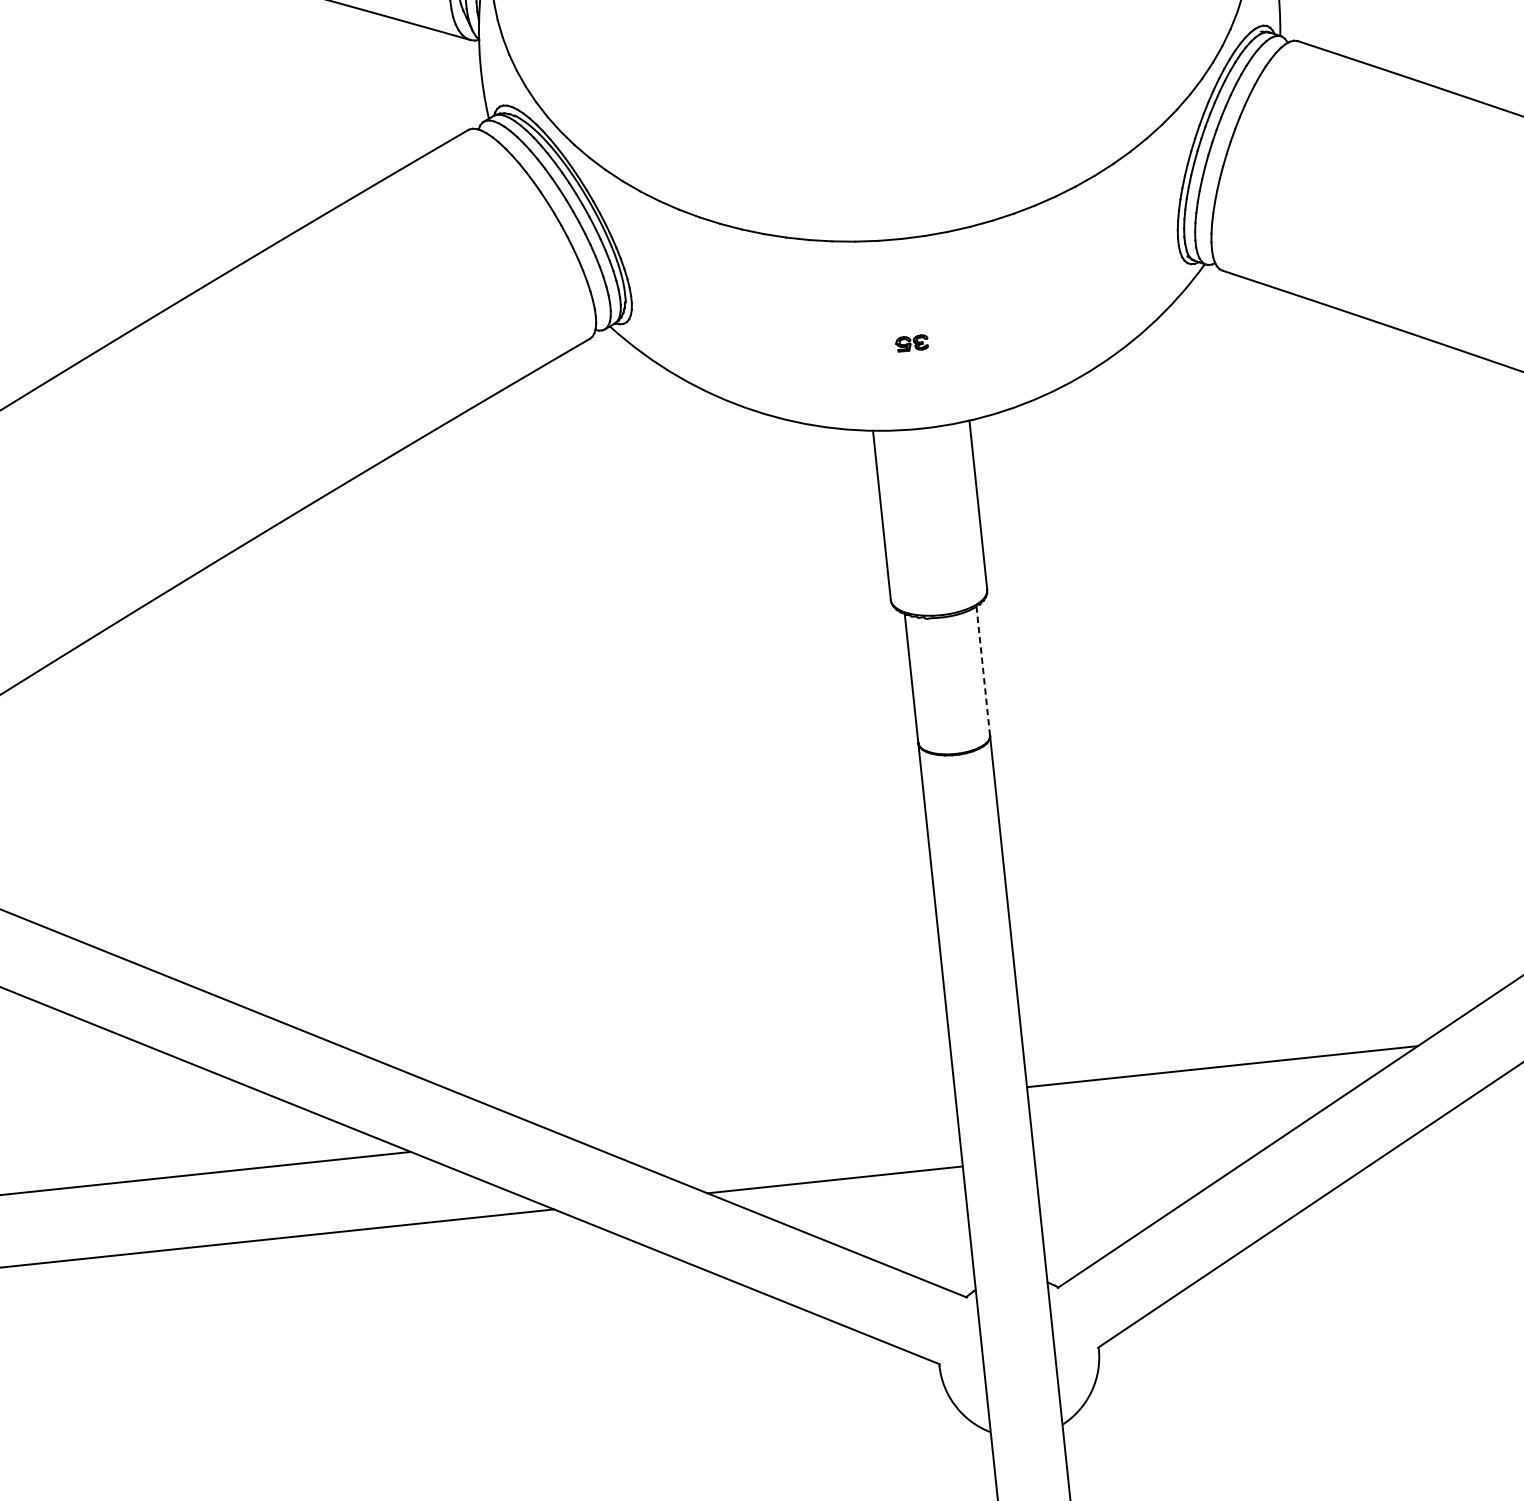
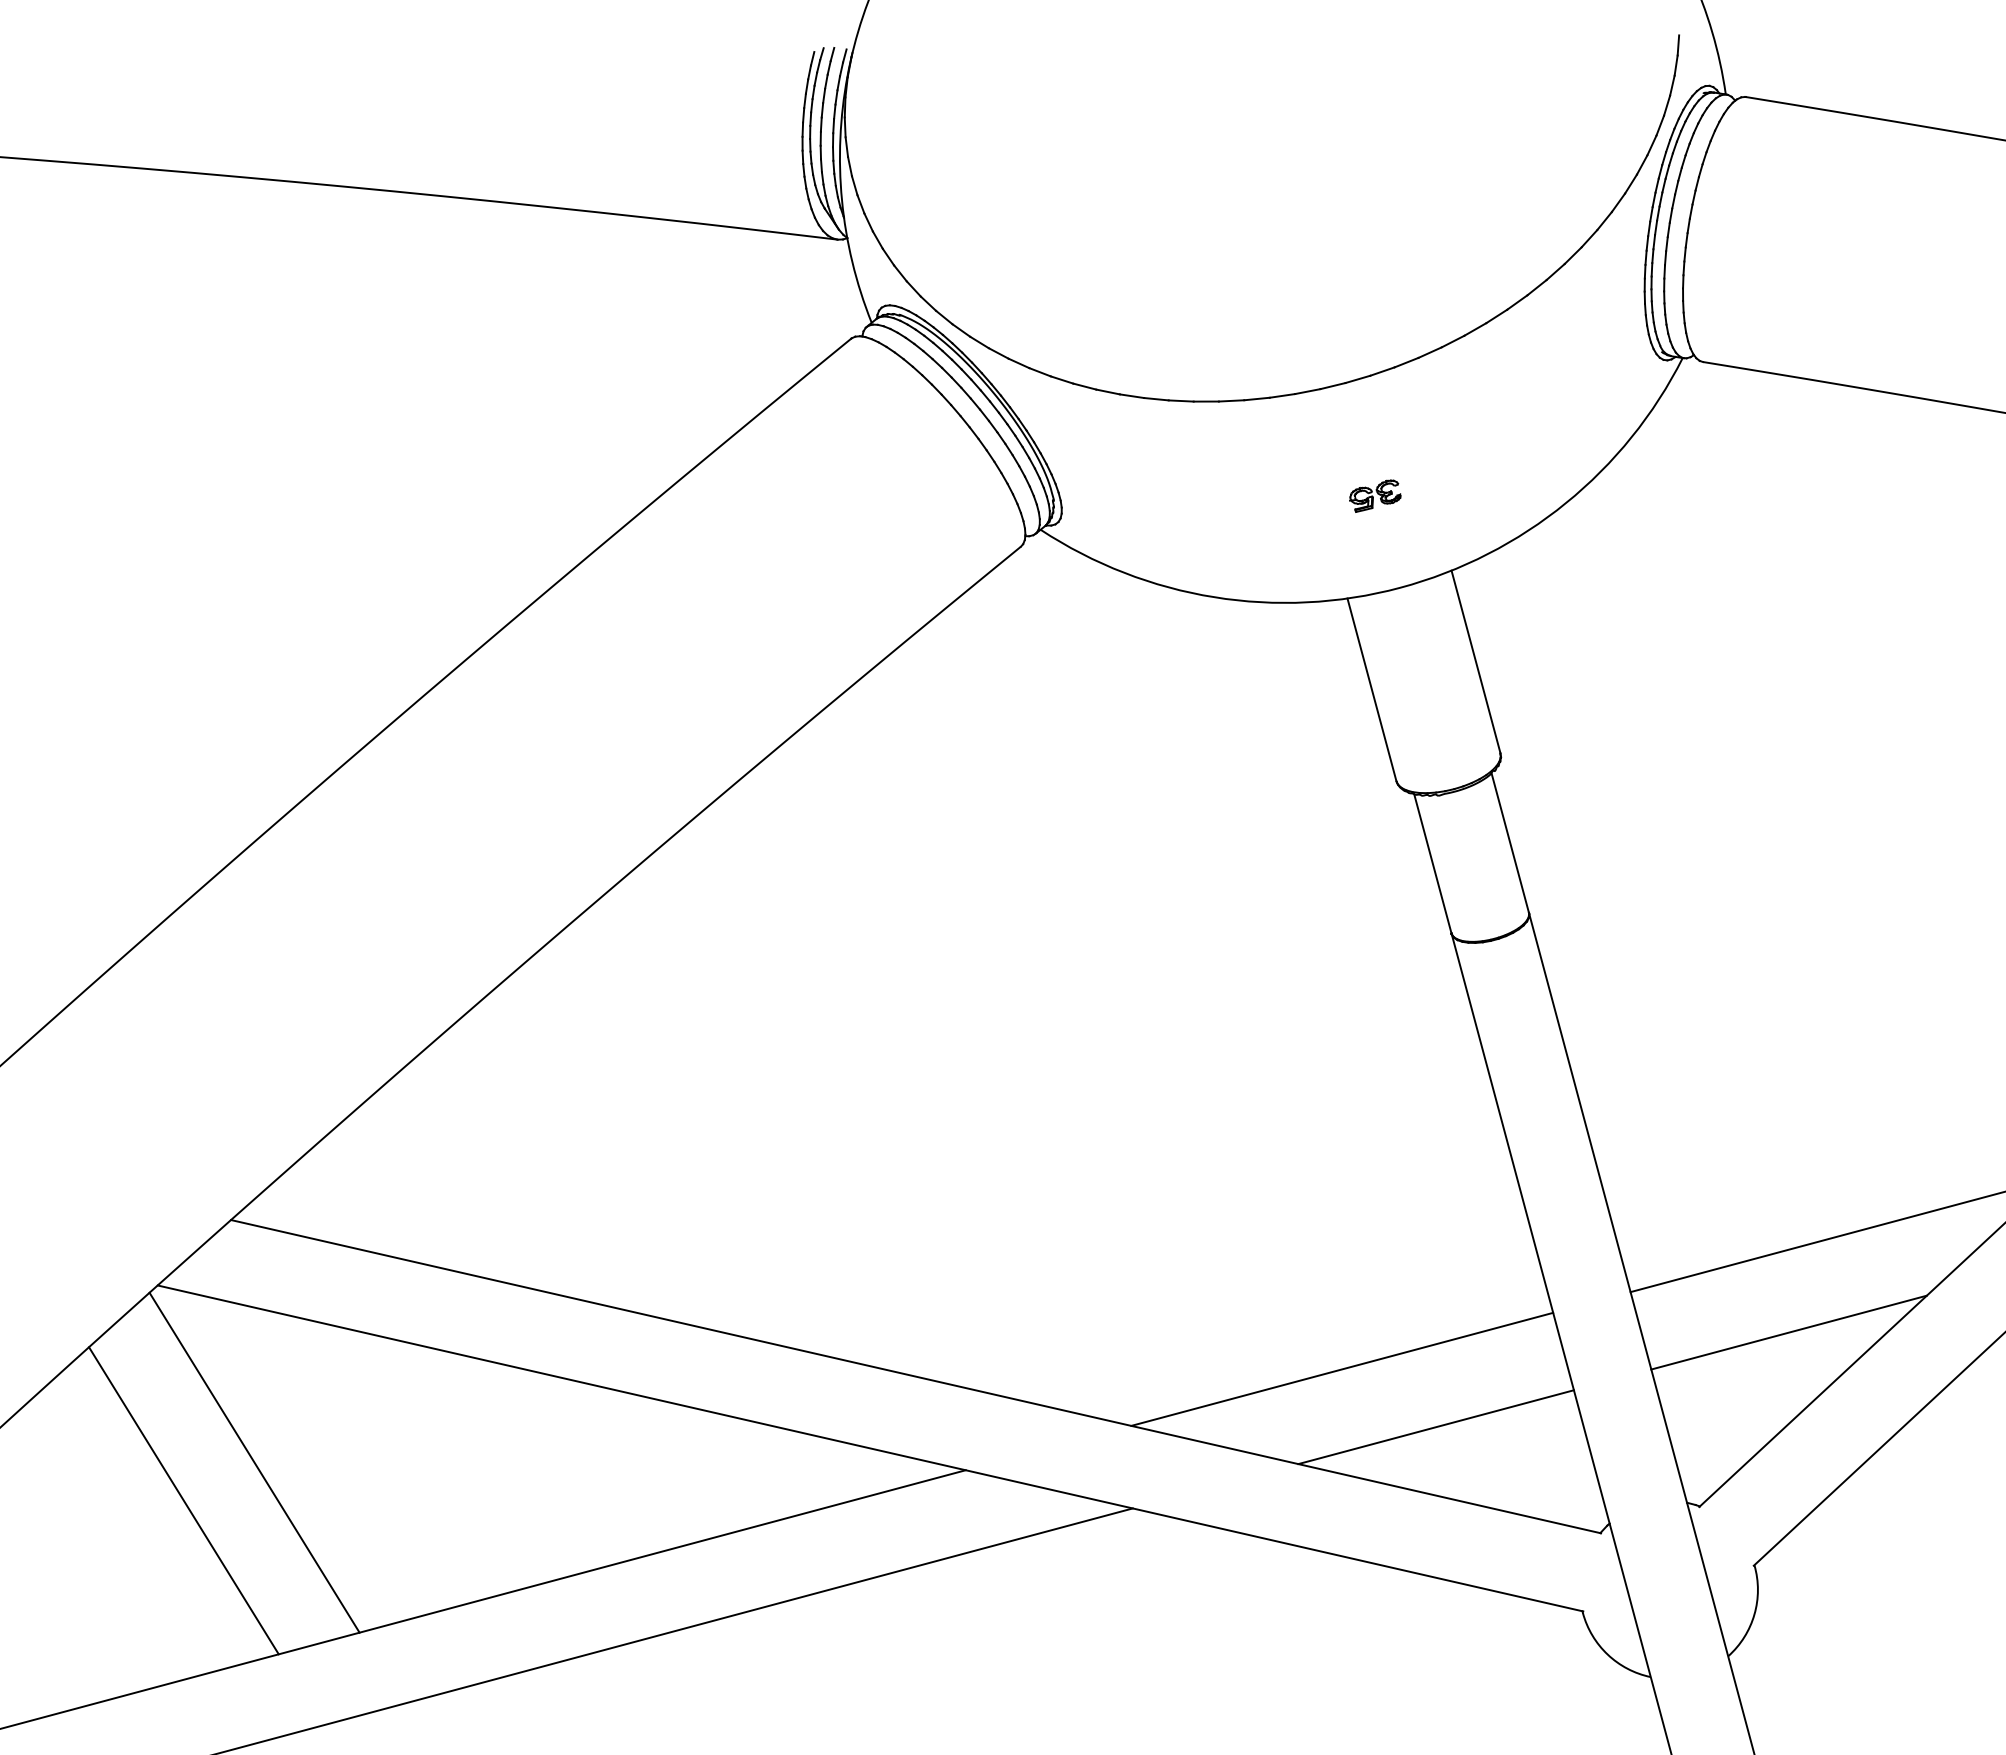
part: (912, 343) -> (1375, 495), size x1.43
line: (983, 670) -> (1510, 842), dashed -> solid
line: (760, 1114) -> (1342, 1368), added
line: (1161, 1145) -> (1788, 1332), added

